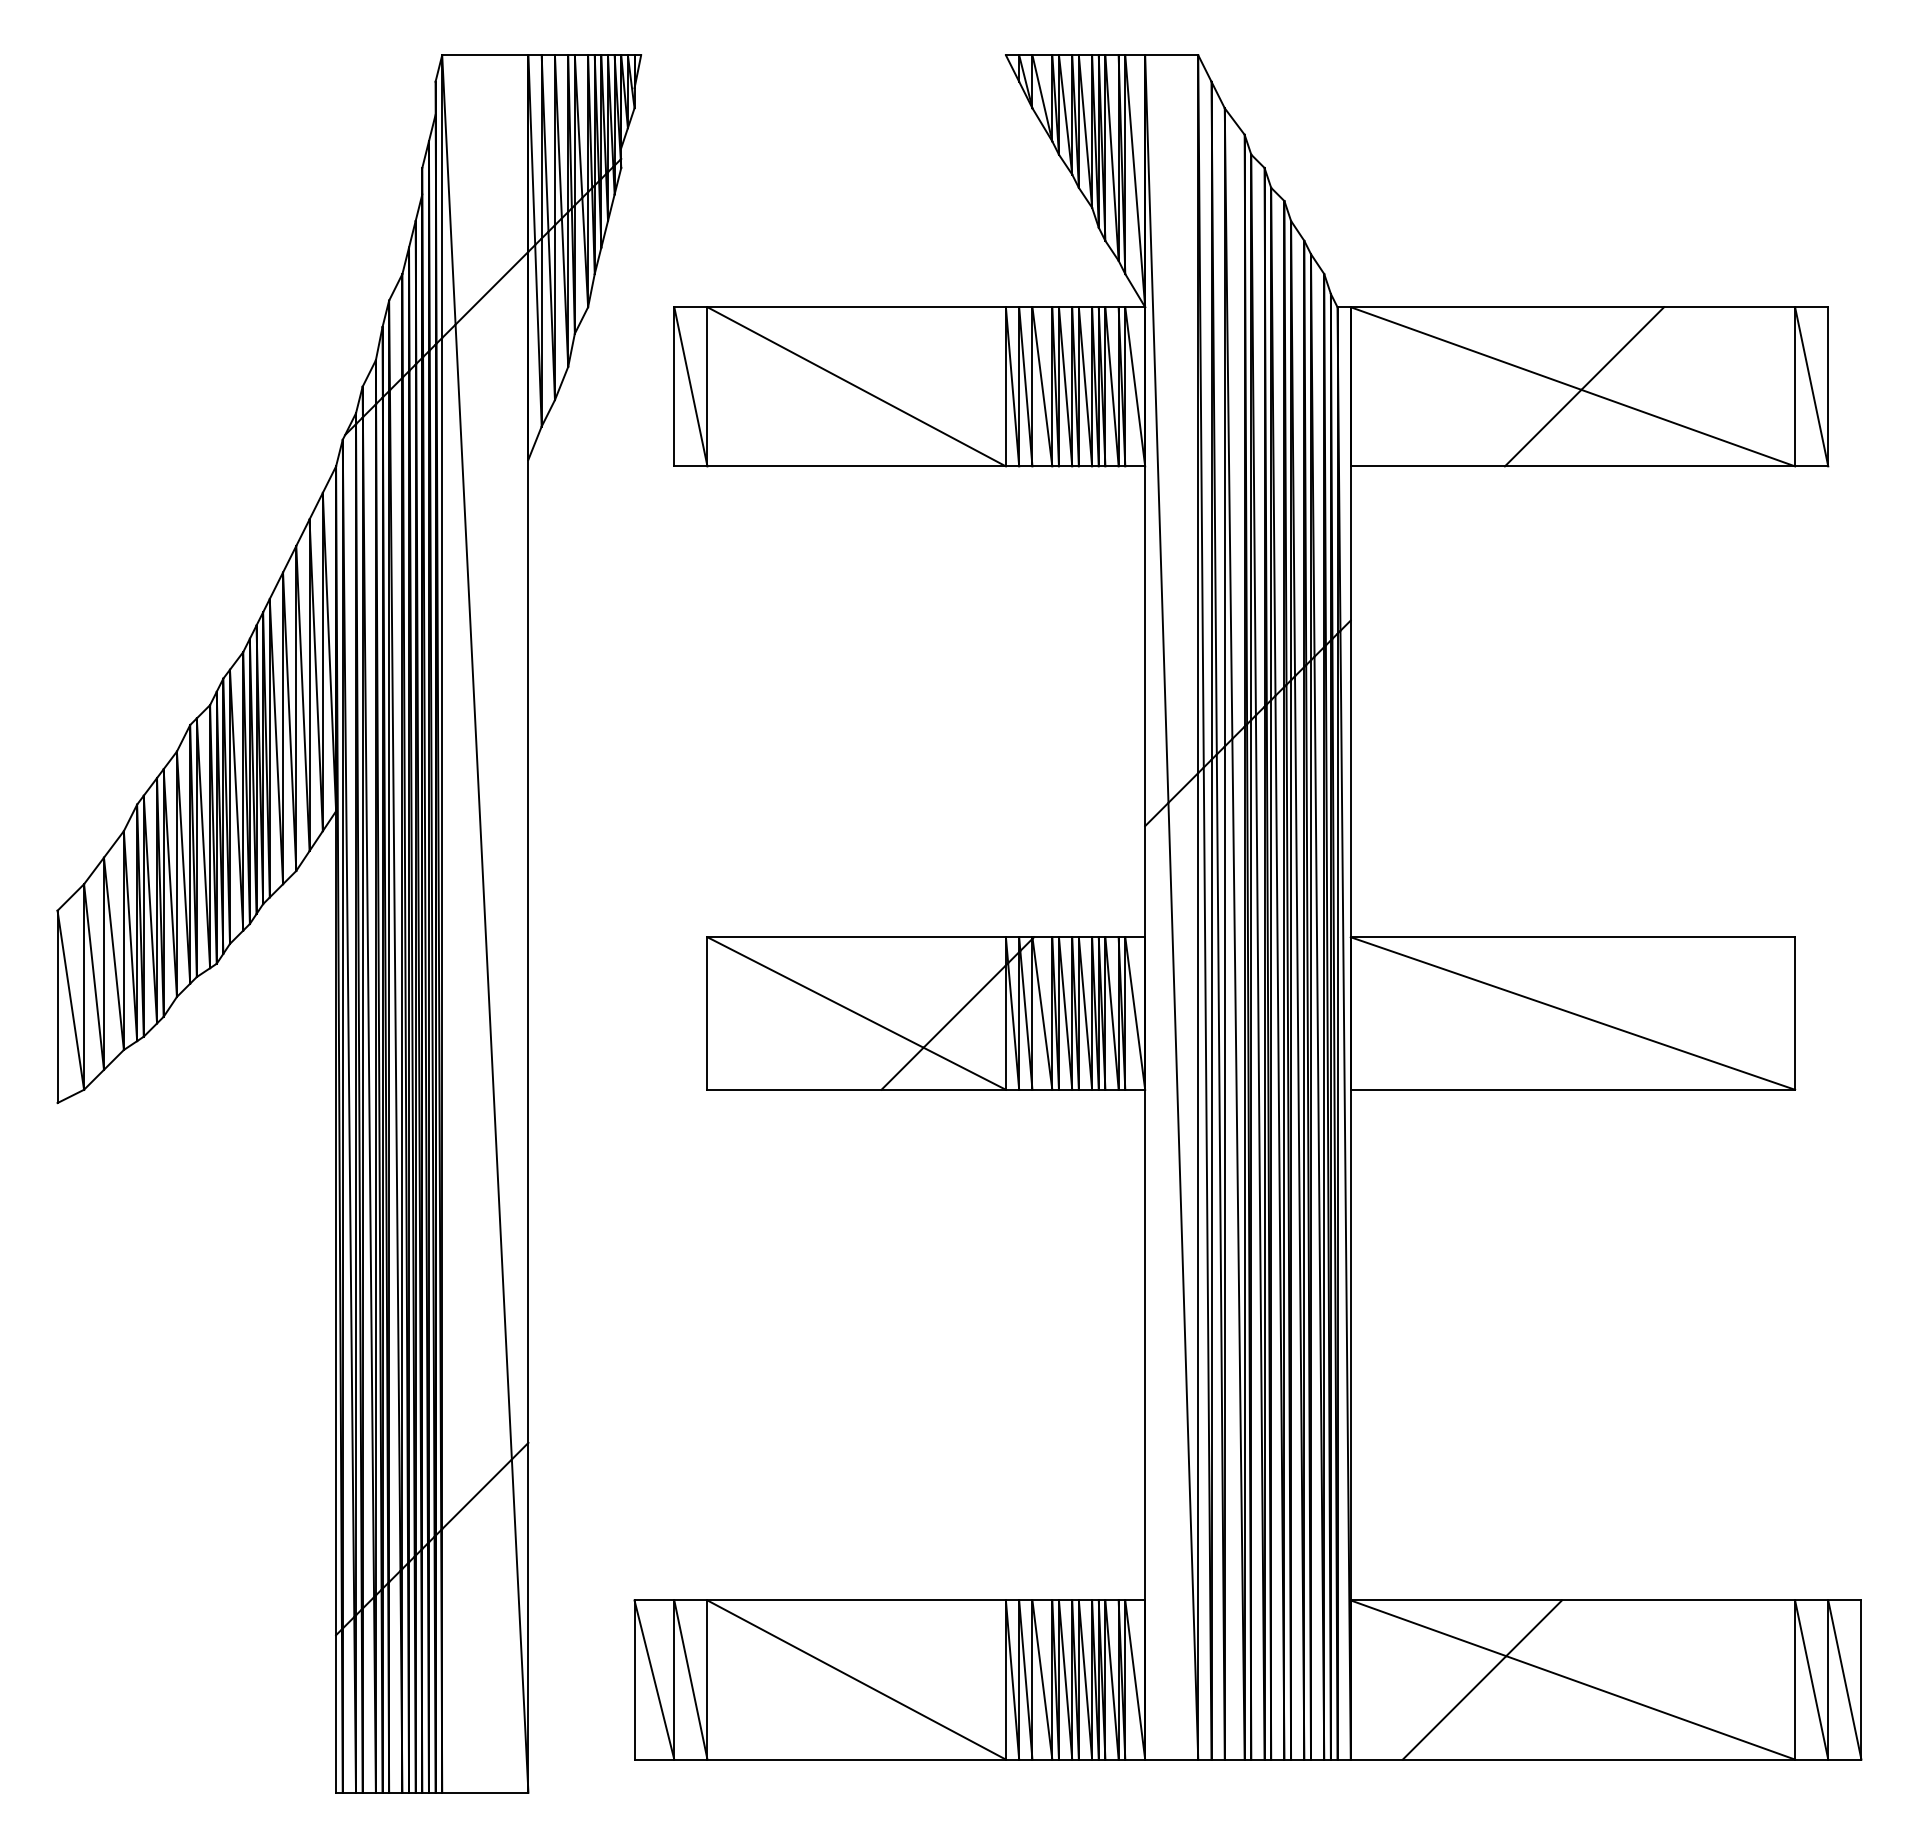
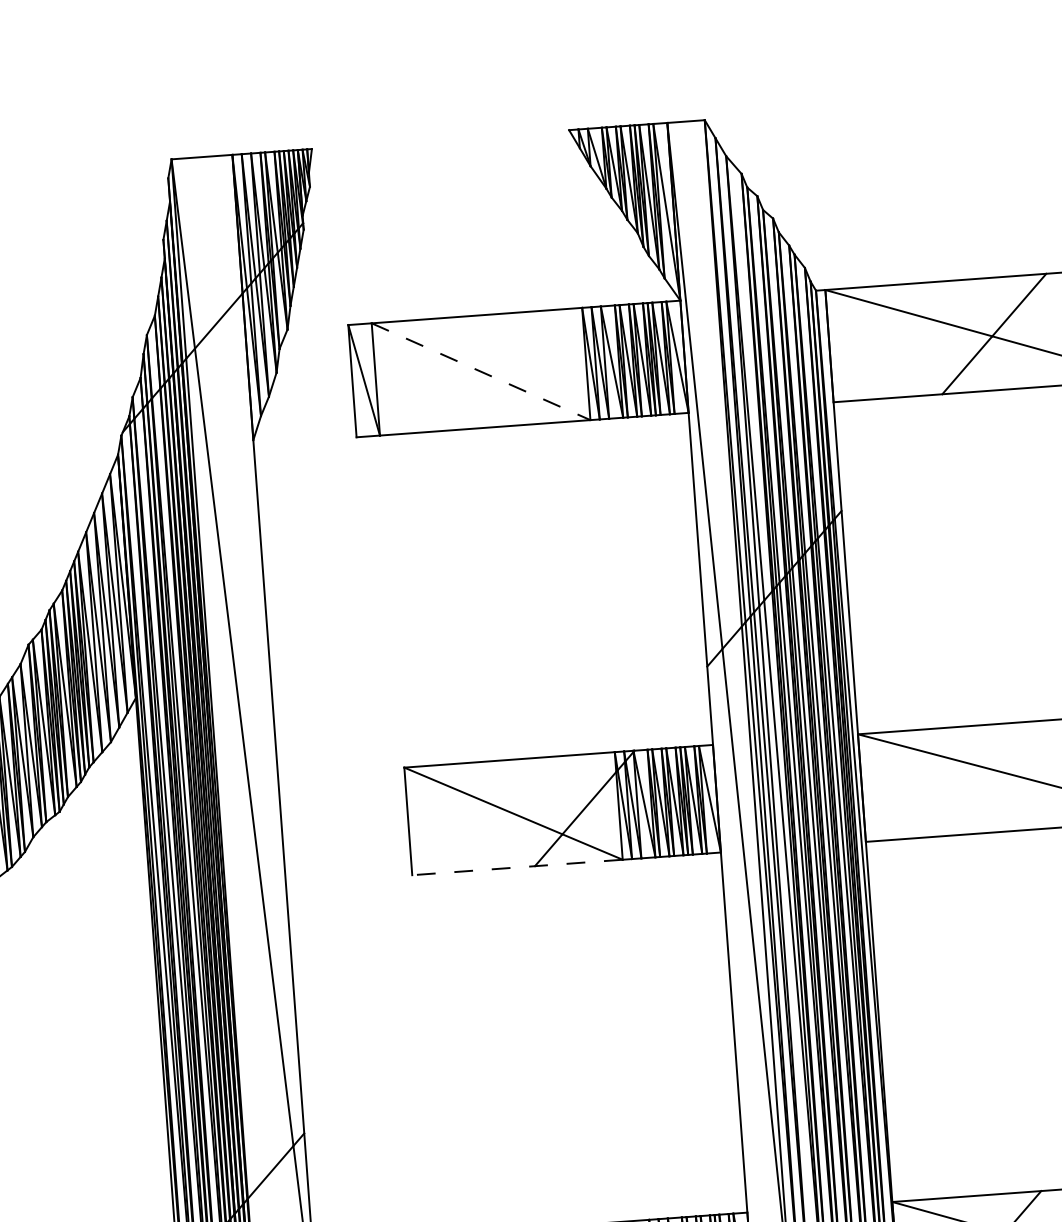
line: (857, 387) -> (481, 372), solid -> dashed
line: (856, 1089) -> (517, 867), solid -> dashed

